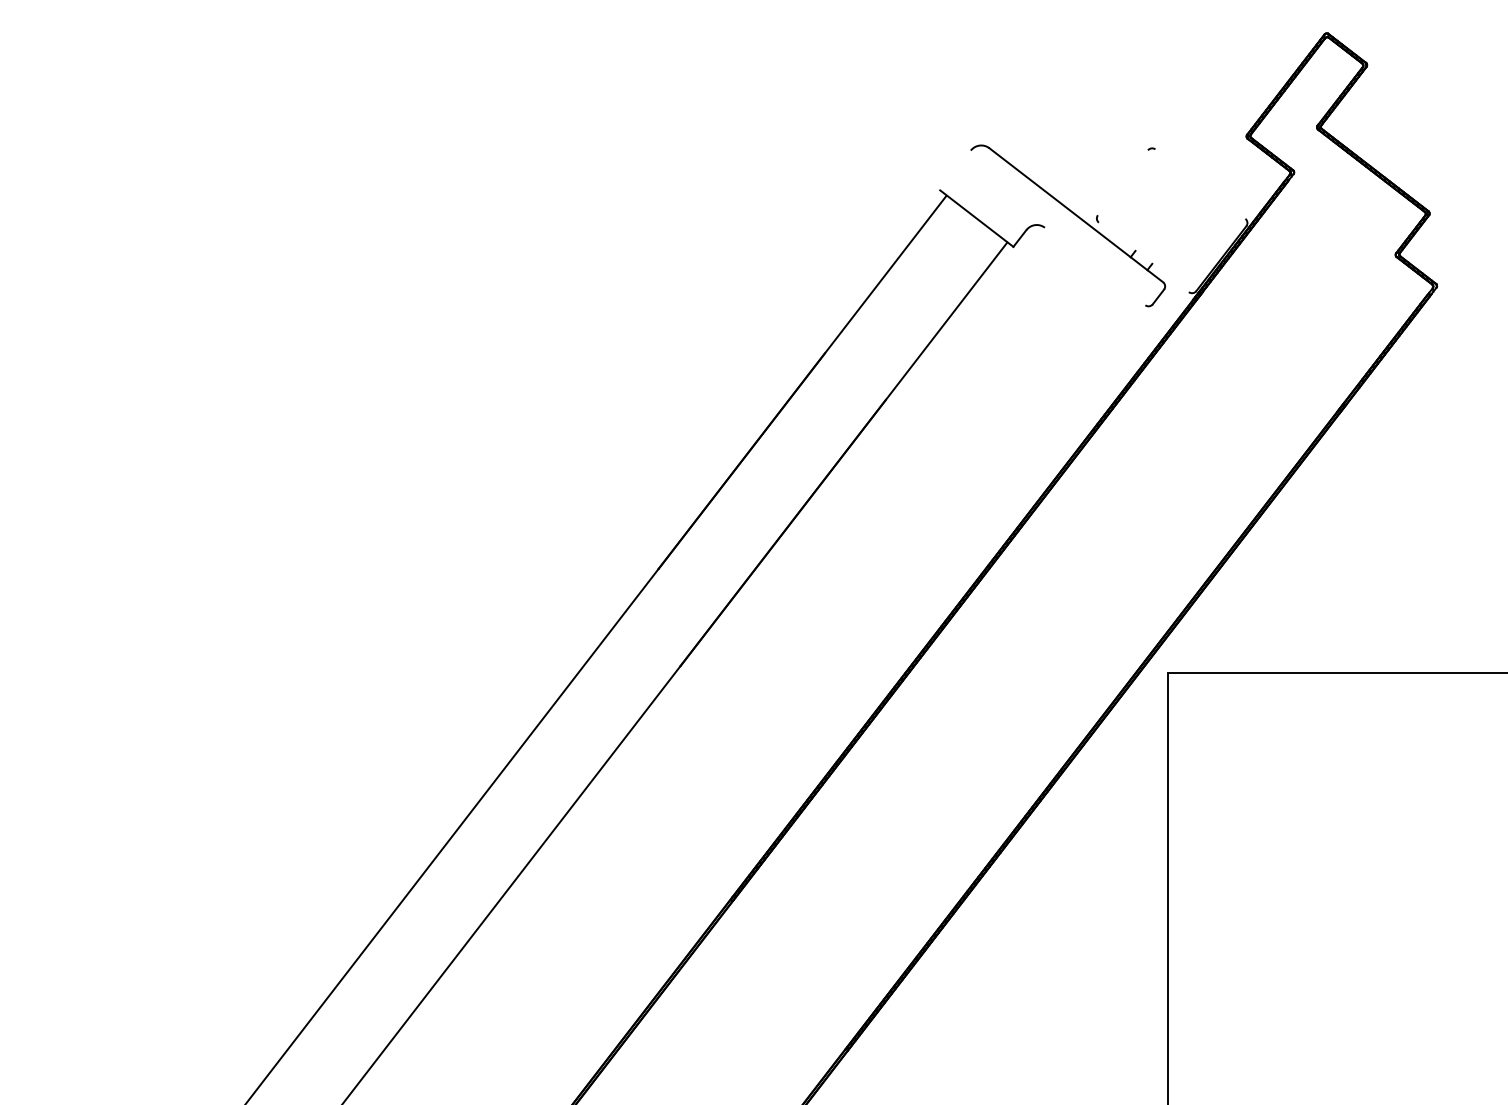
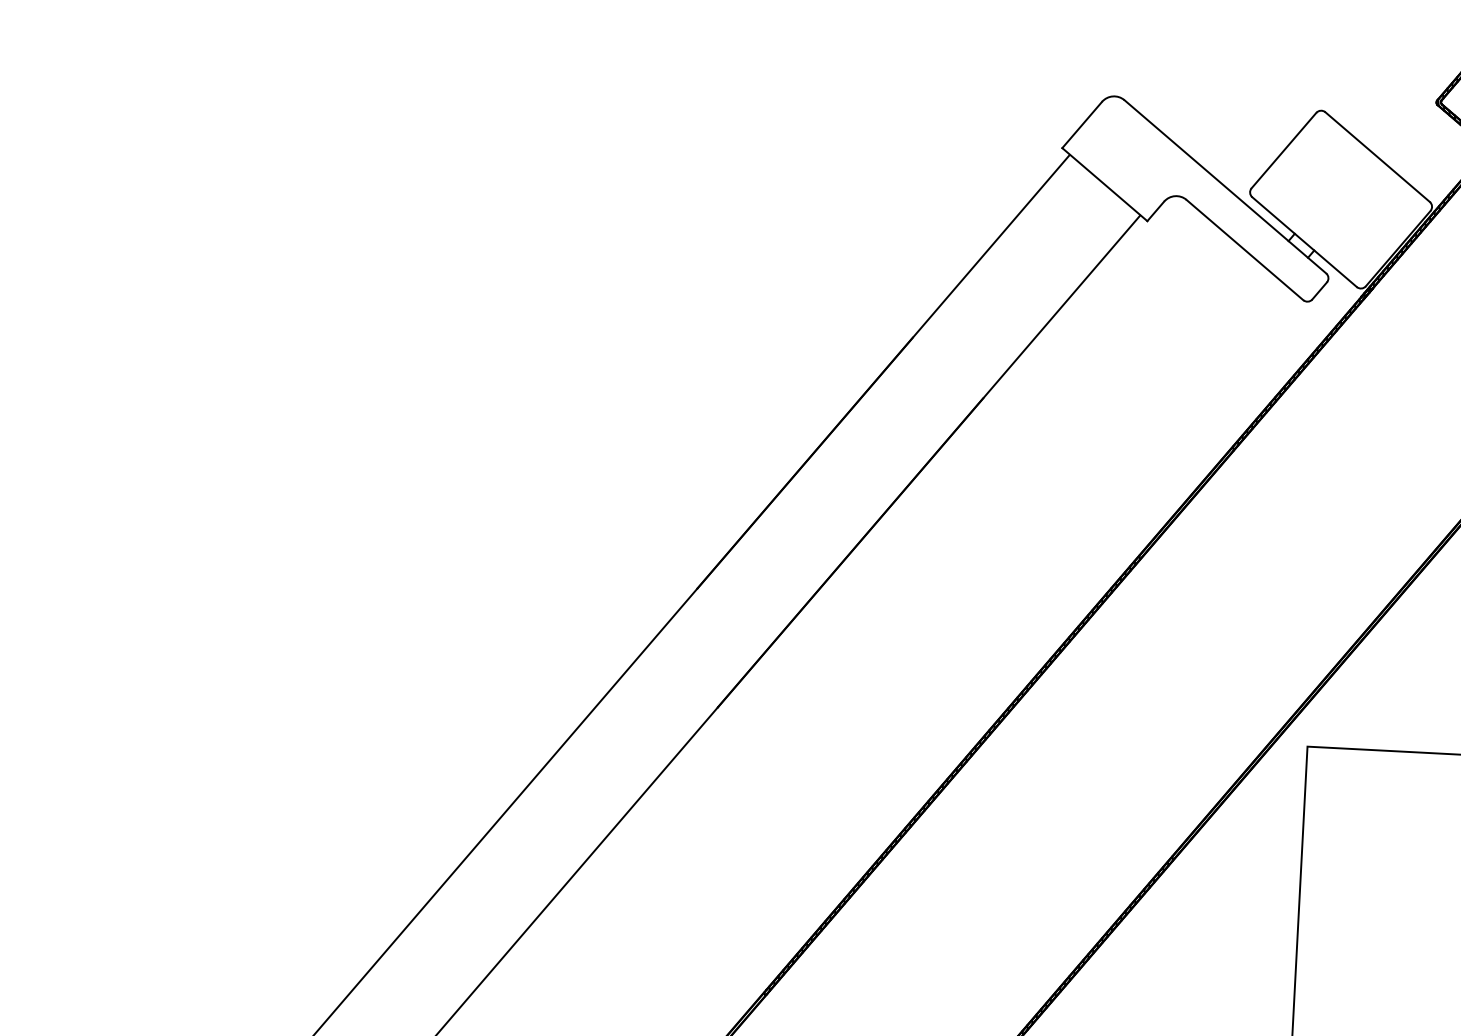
line: (955, 170) -> (1082, 125), added
line: (1122, 182) -> (1283, 150), added
line: (1200, 183) -> (1377, 156), added
line: (1143, 257) -> (1304, 242), added
line: (1094, 266) -> (1244, 250), added

